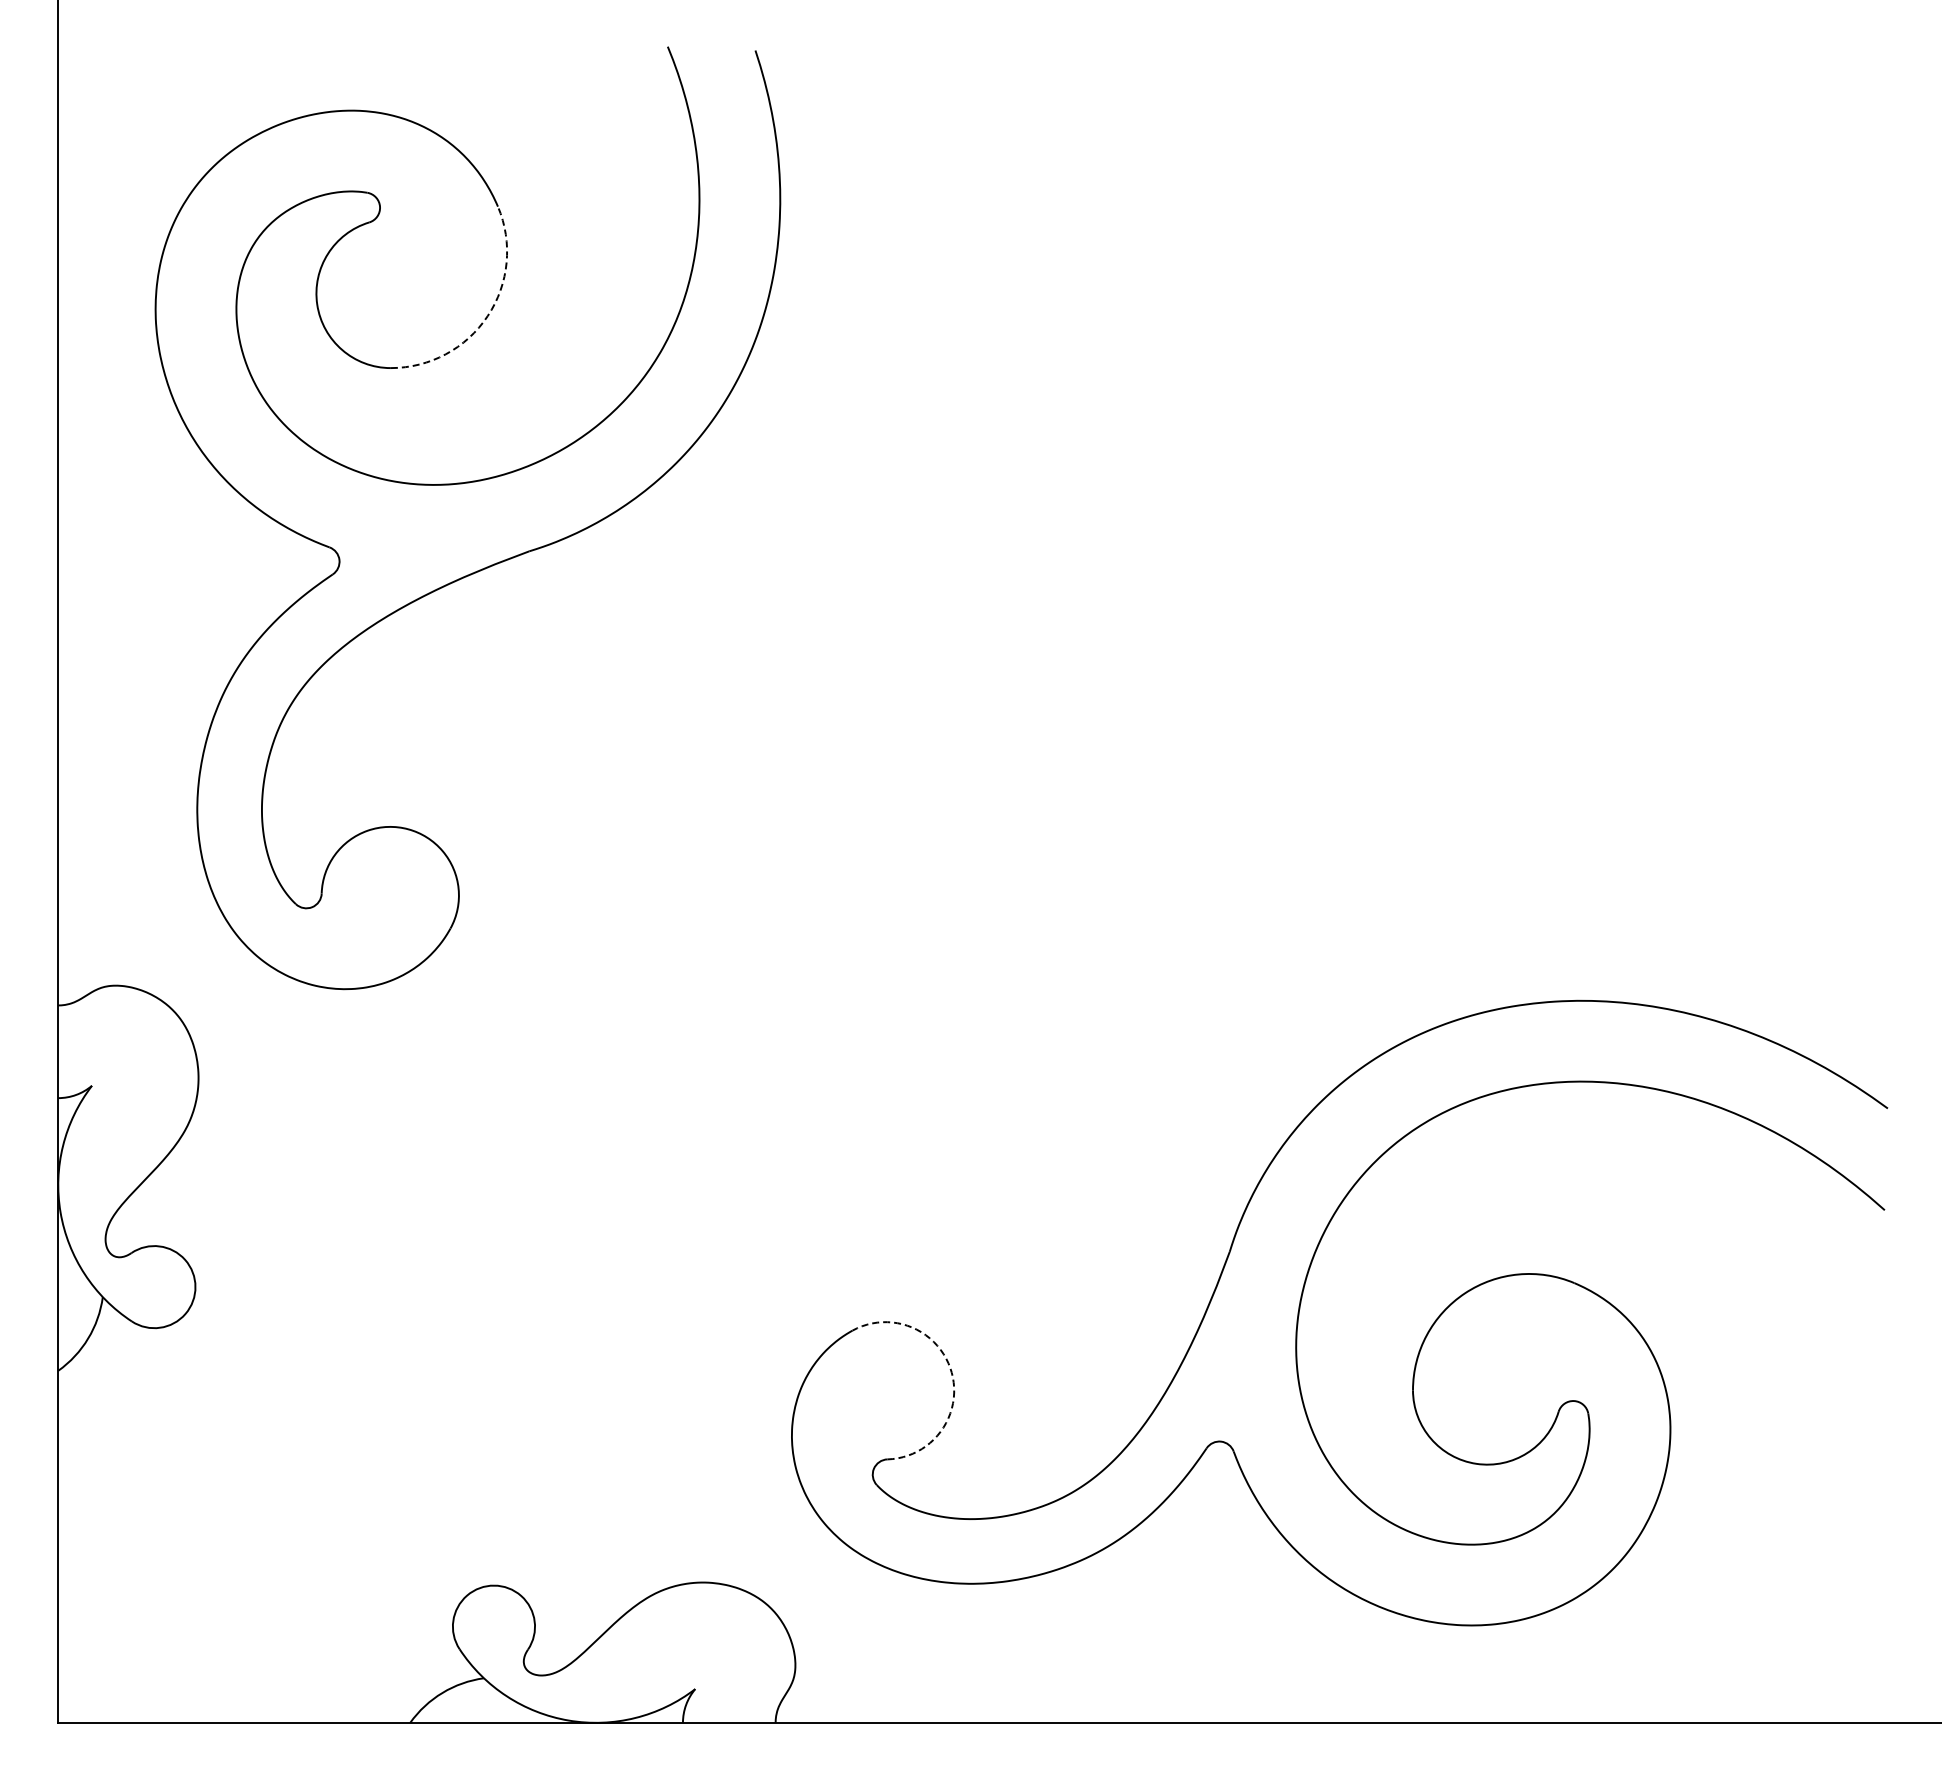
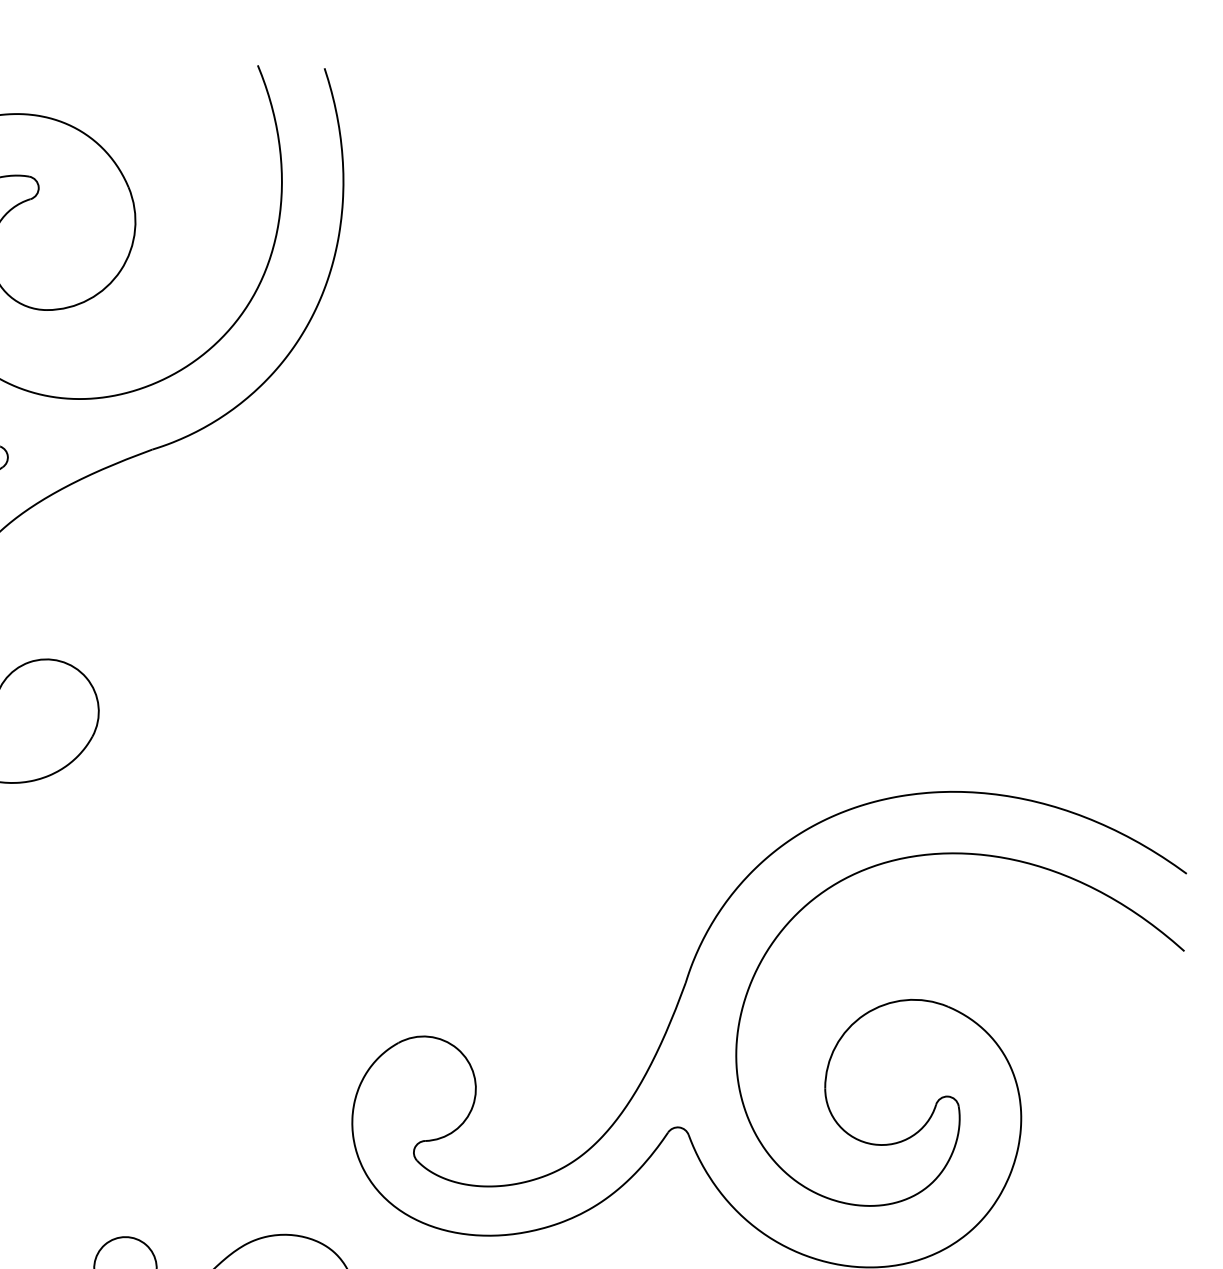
arc: (487, 316) -> (120, 270), dashed -> solid
arc: (951, 1372) -> (473, 1074), dashed -> solid

